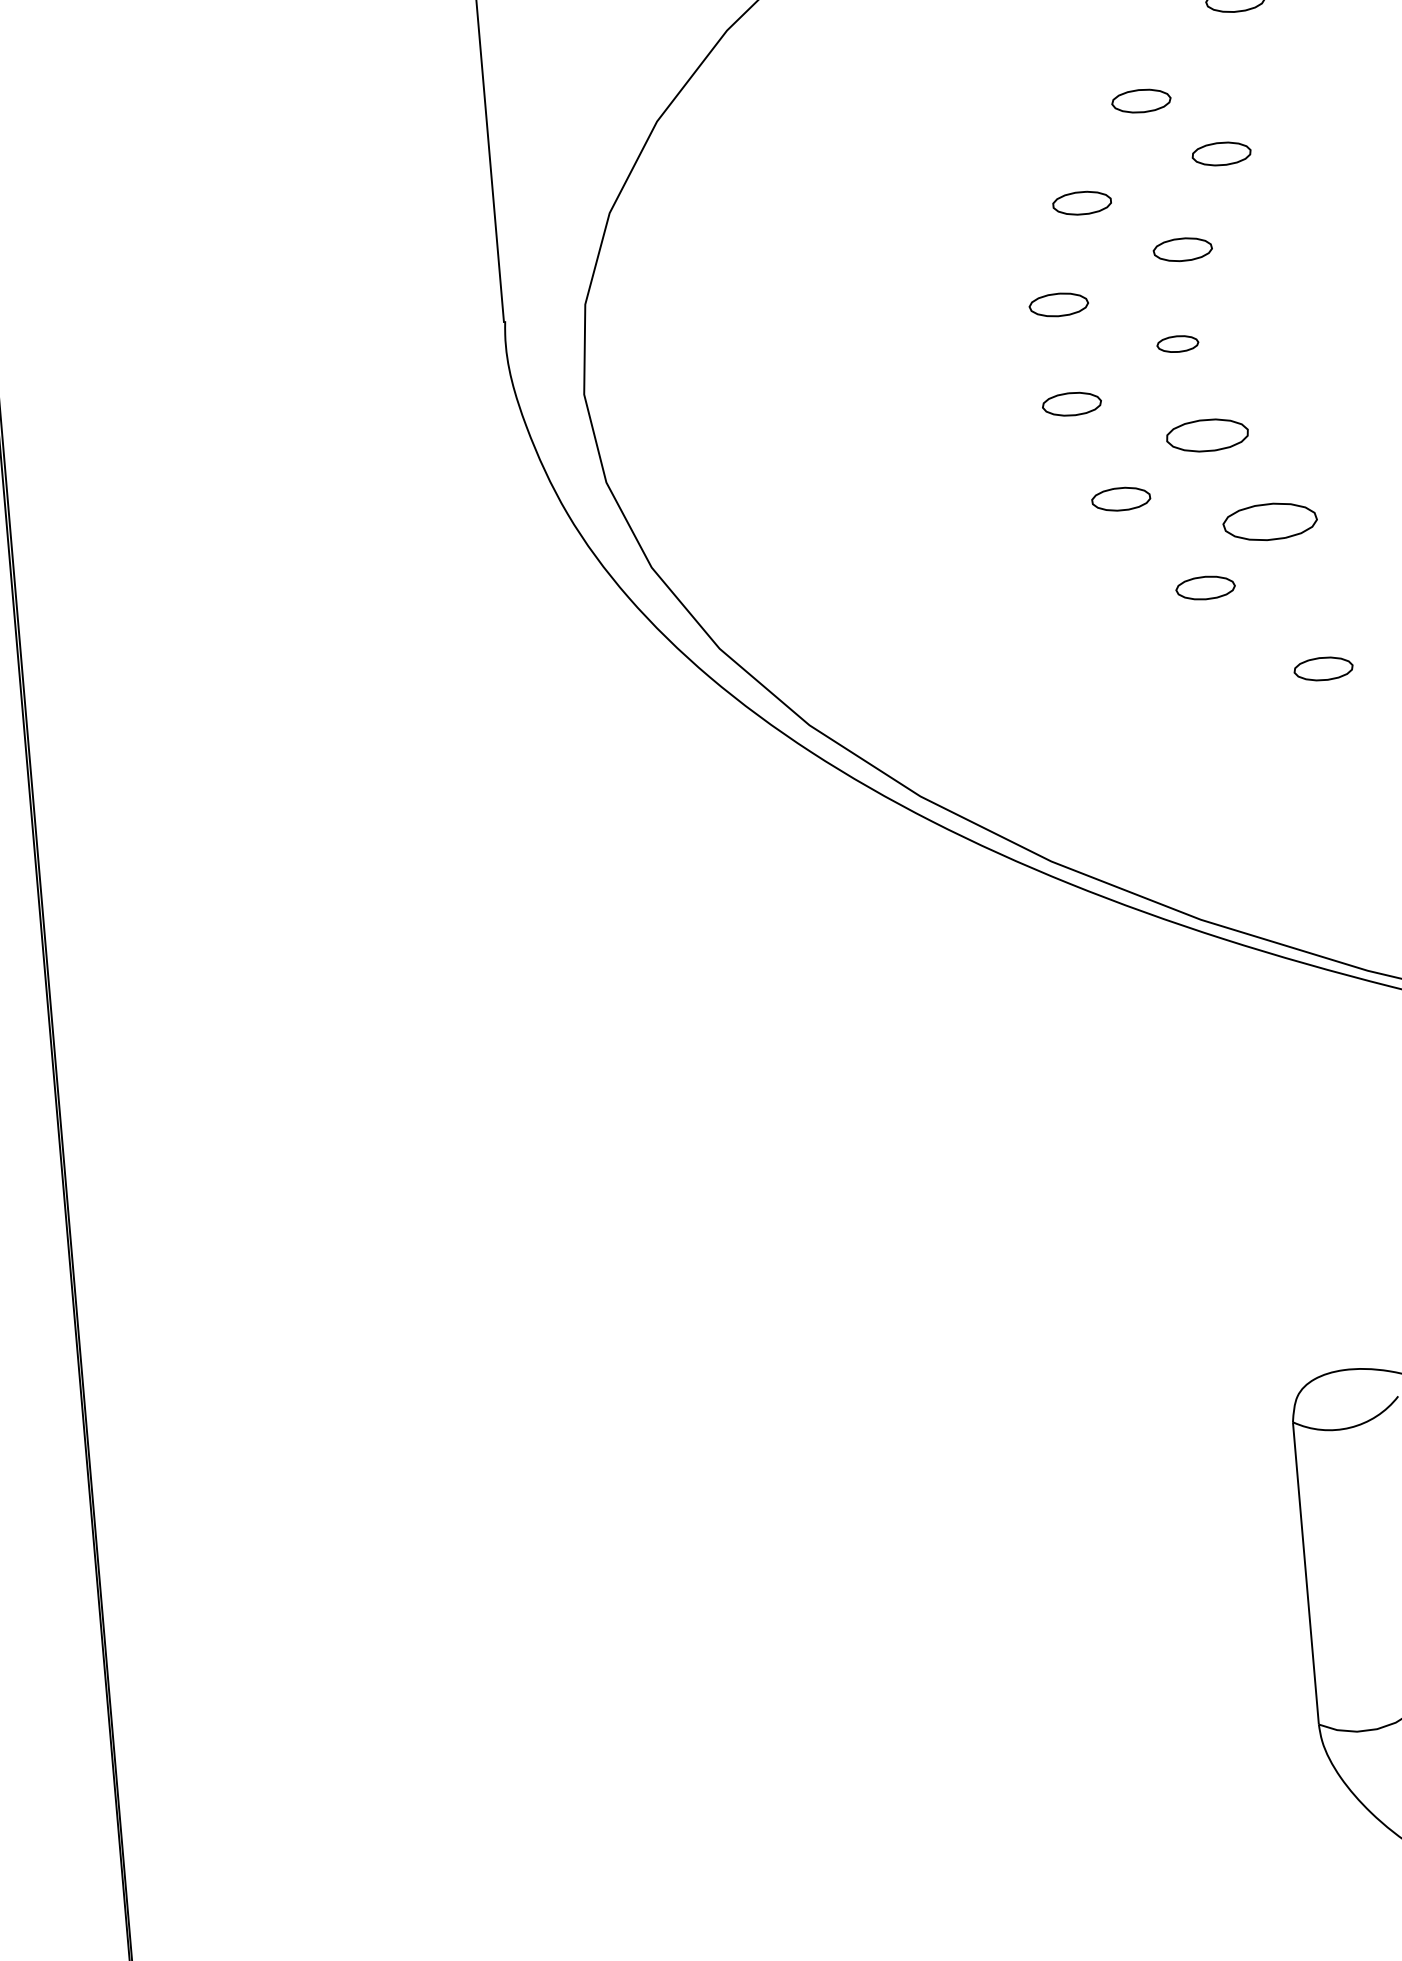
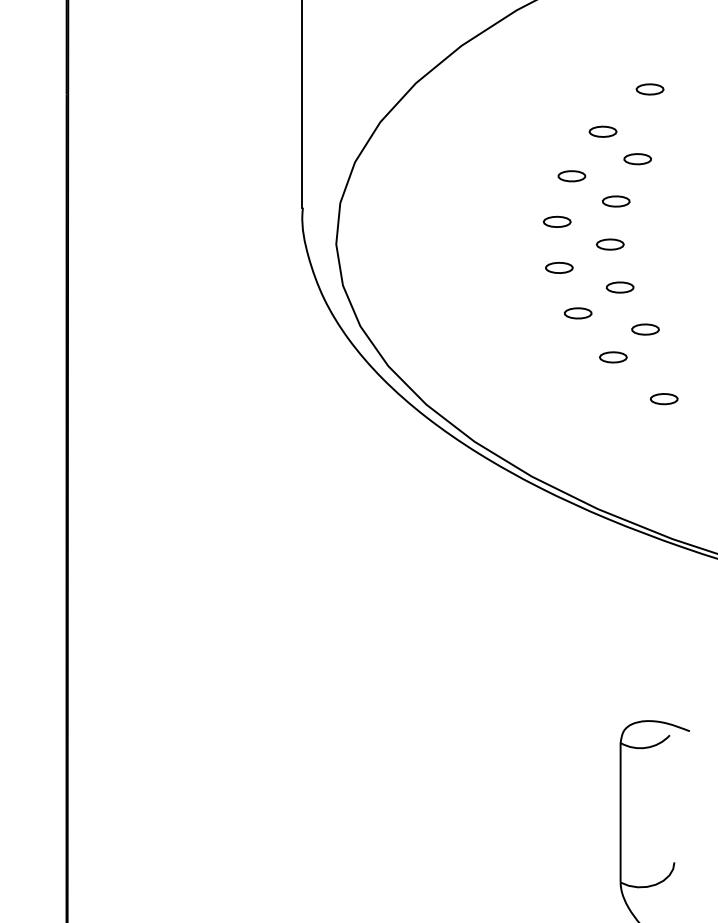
part: (1176, 344) -> (609, 244), size x1.43
part: (1205, 435) -> (619, 287), size x0.71
part: (1270, 521) -> (645, 329), size x0.62

